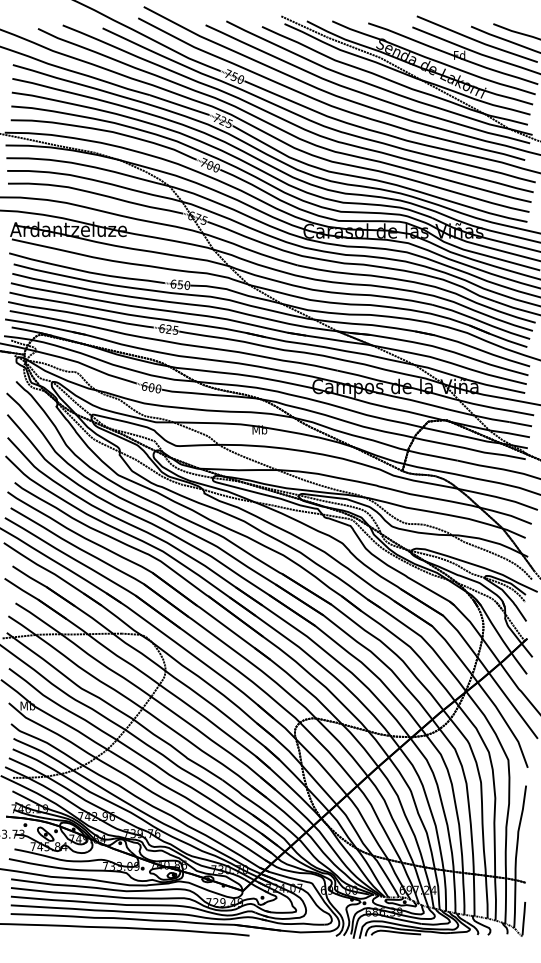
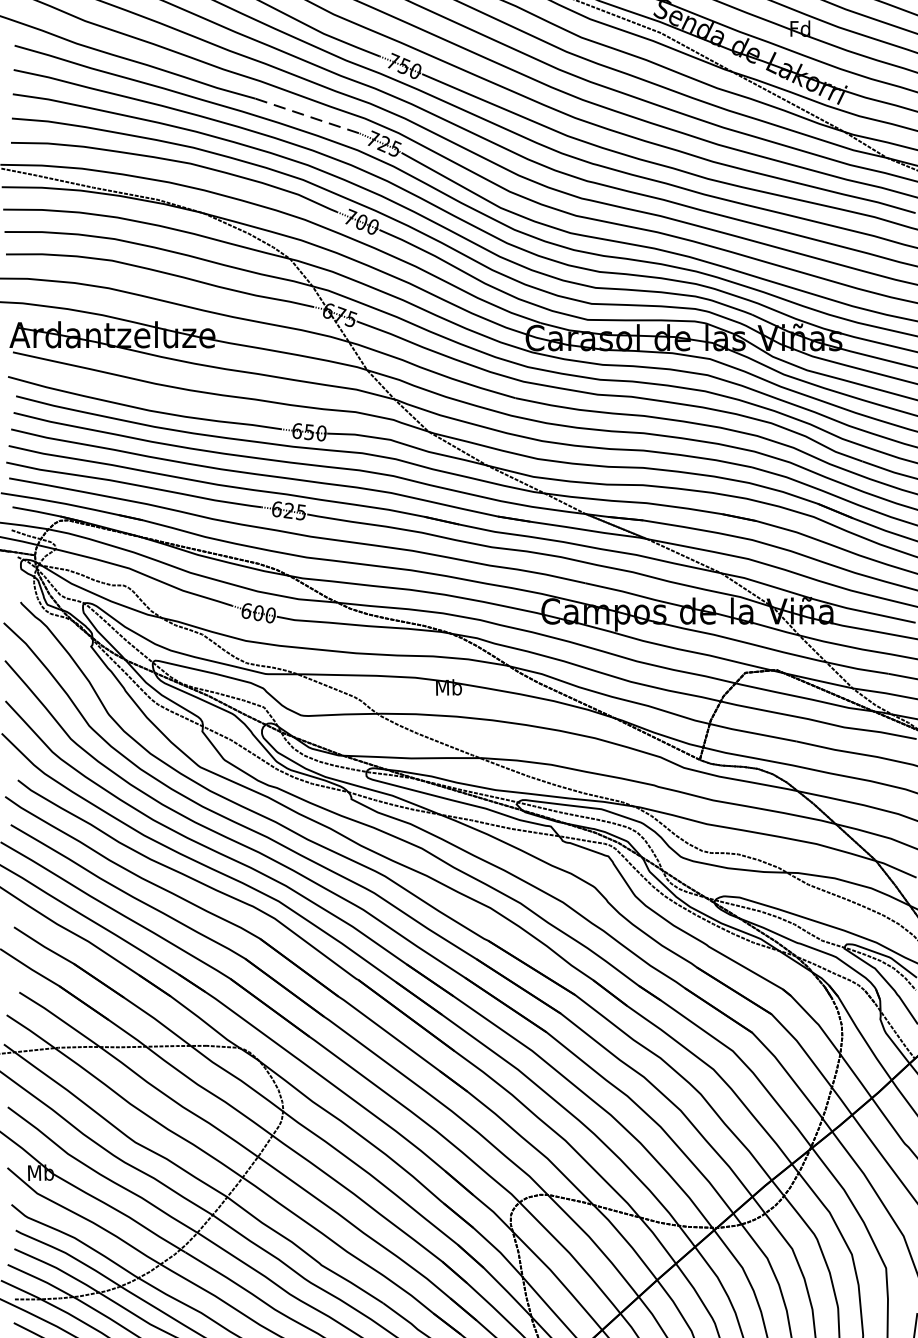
line: (180, 105) -> (309, 116), solid -> dashed

